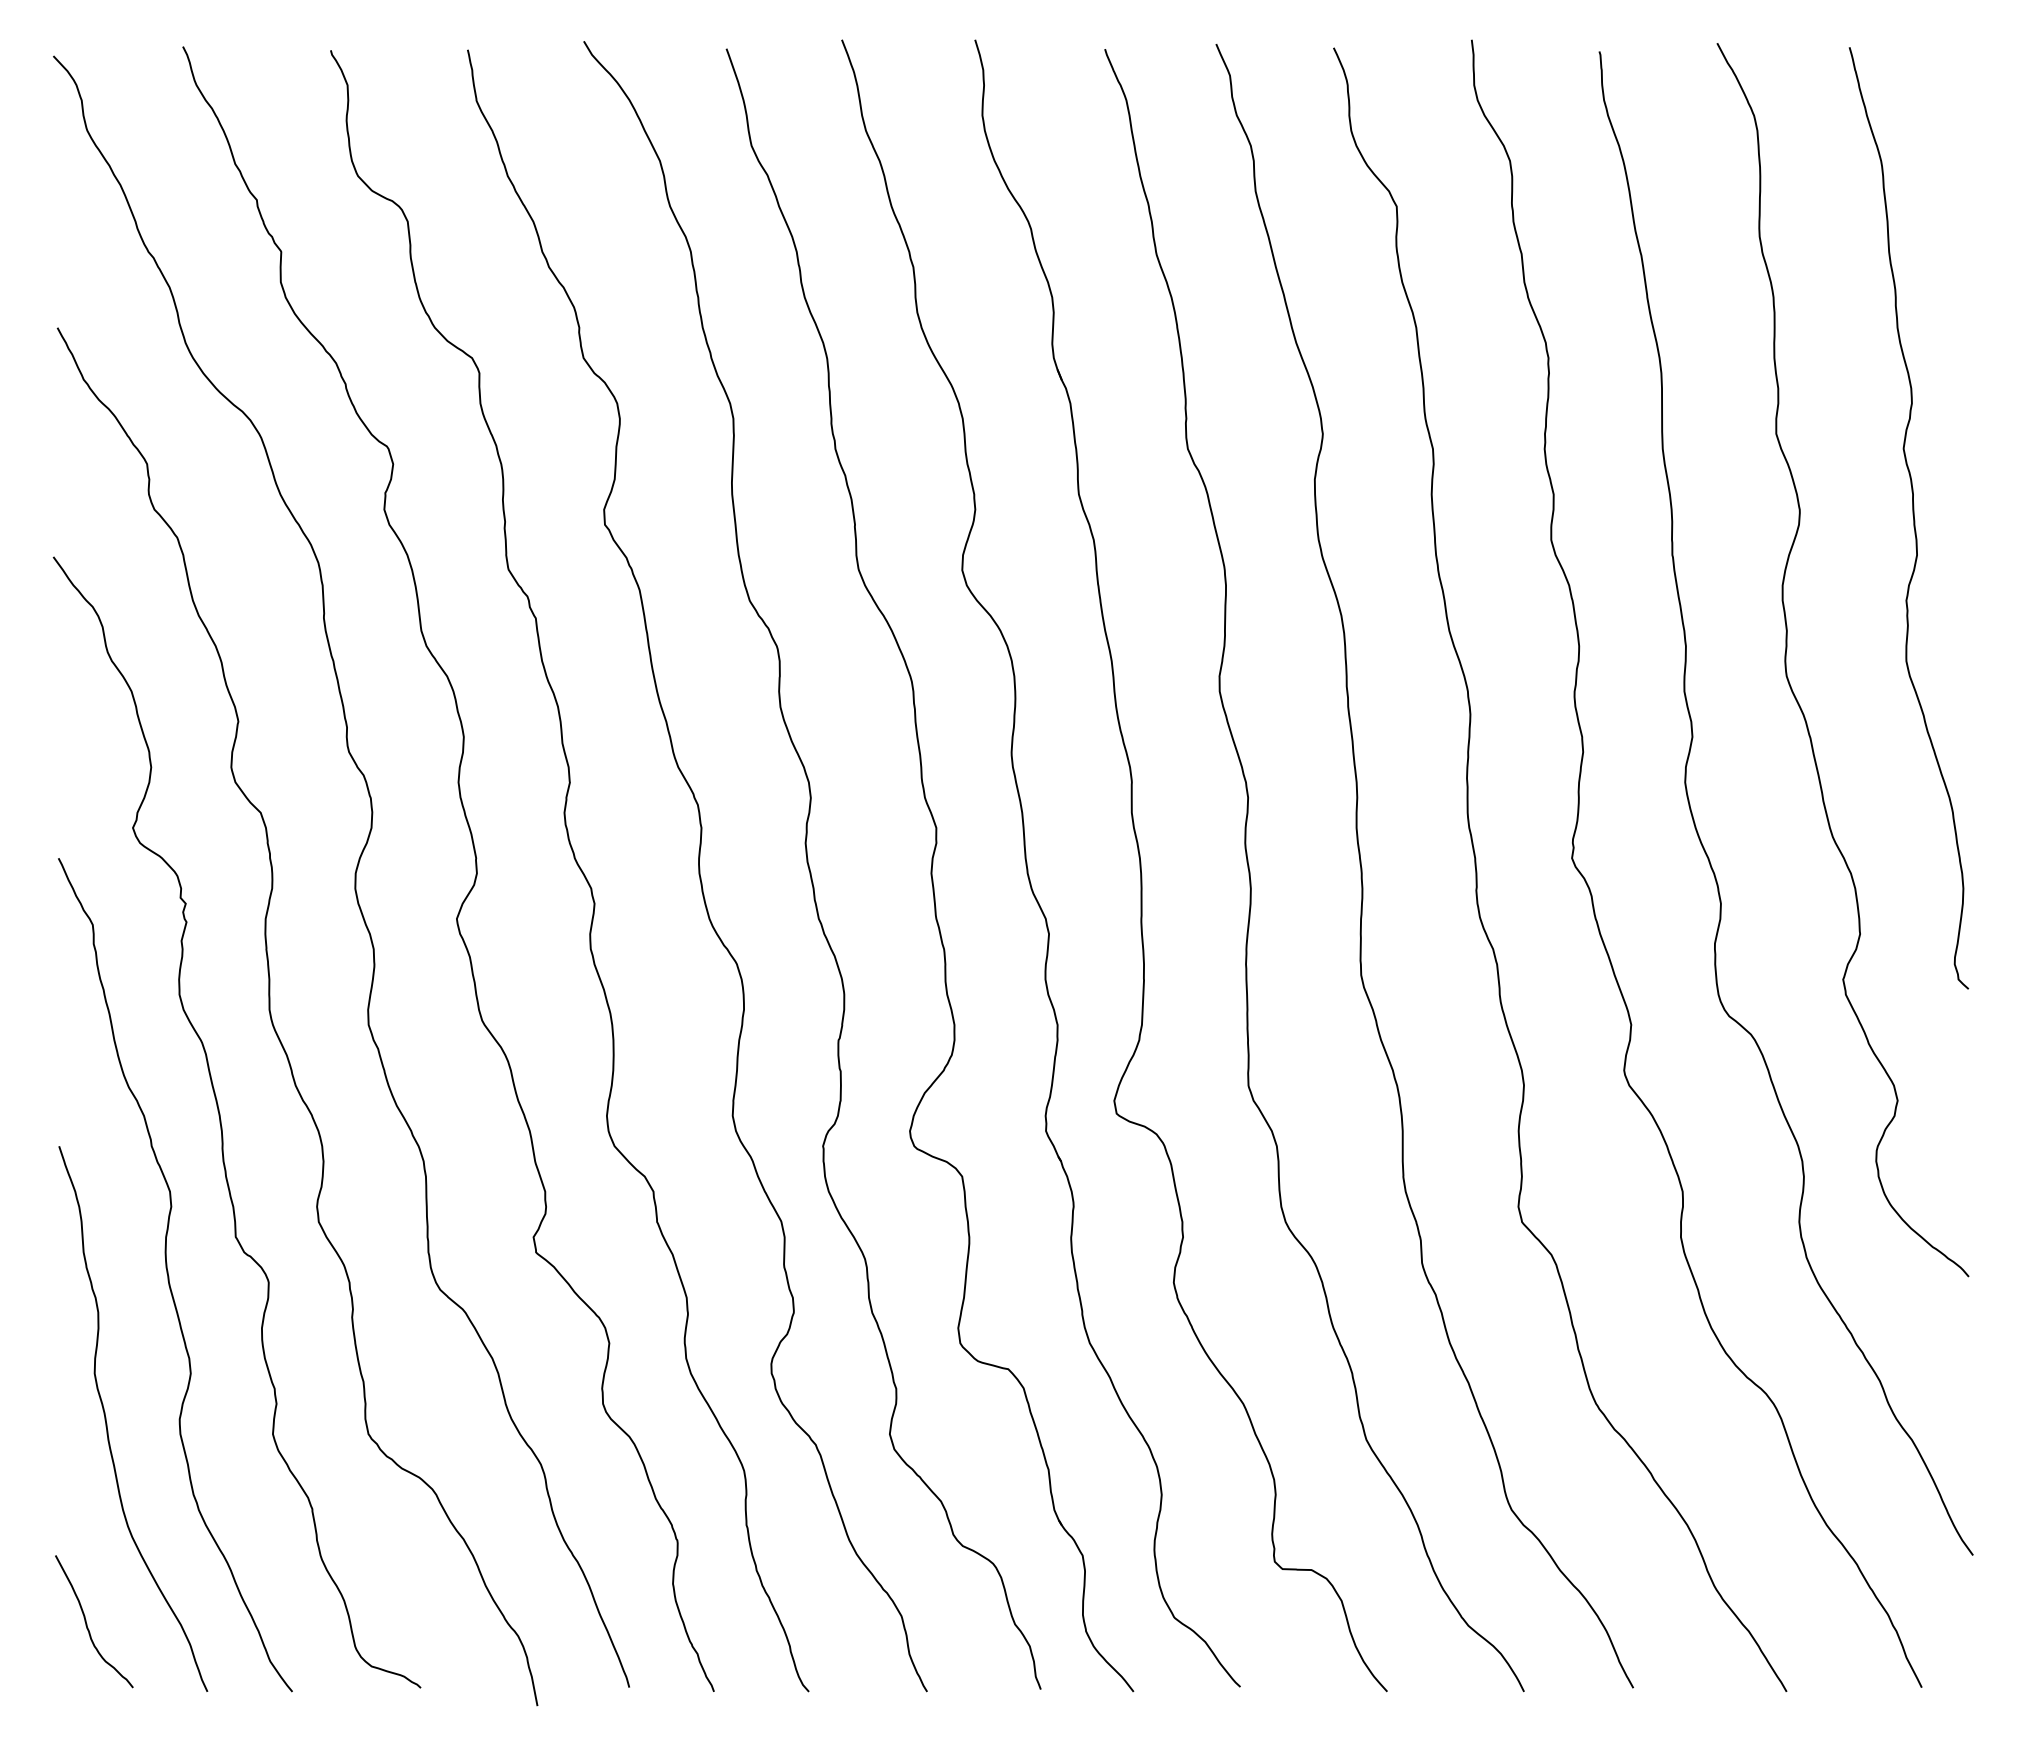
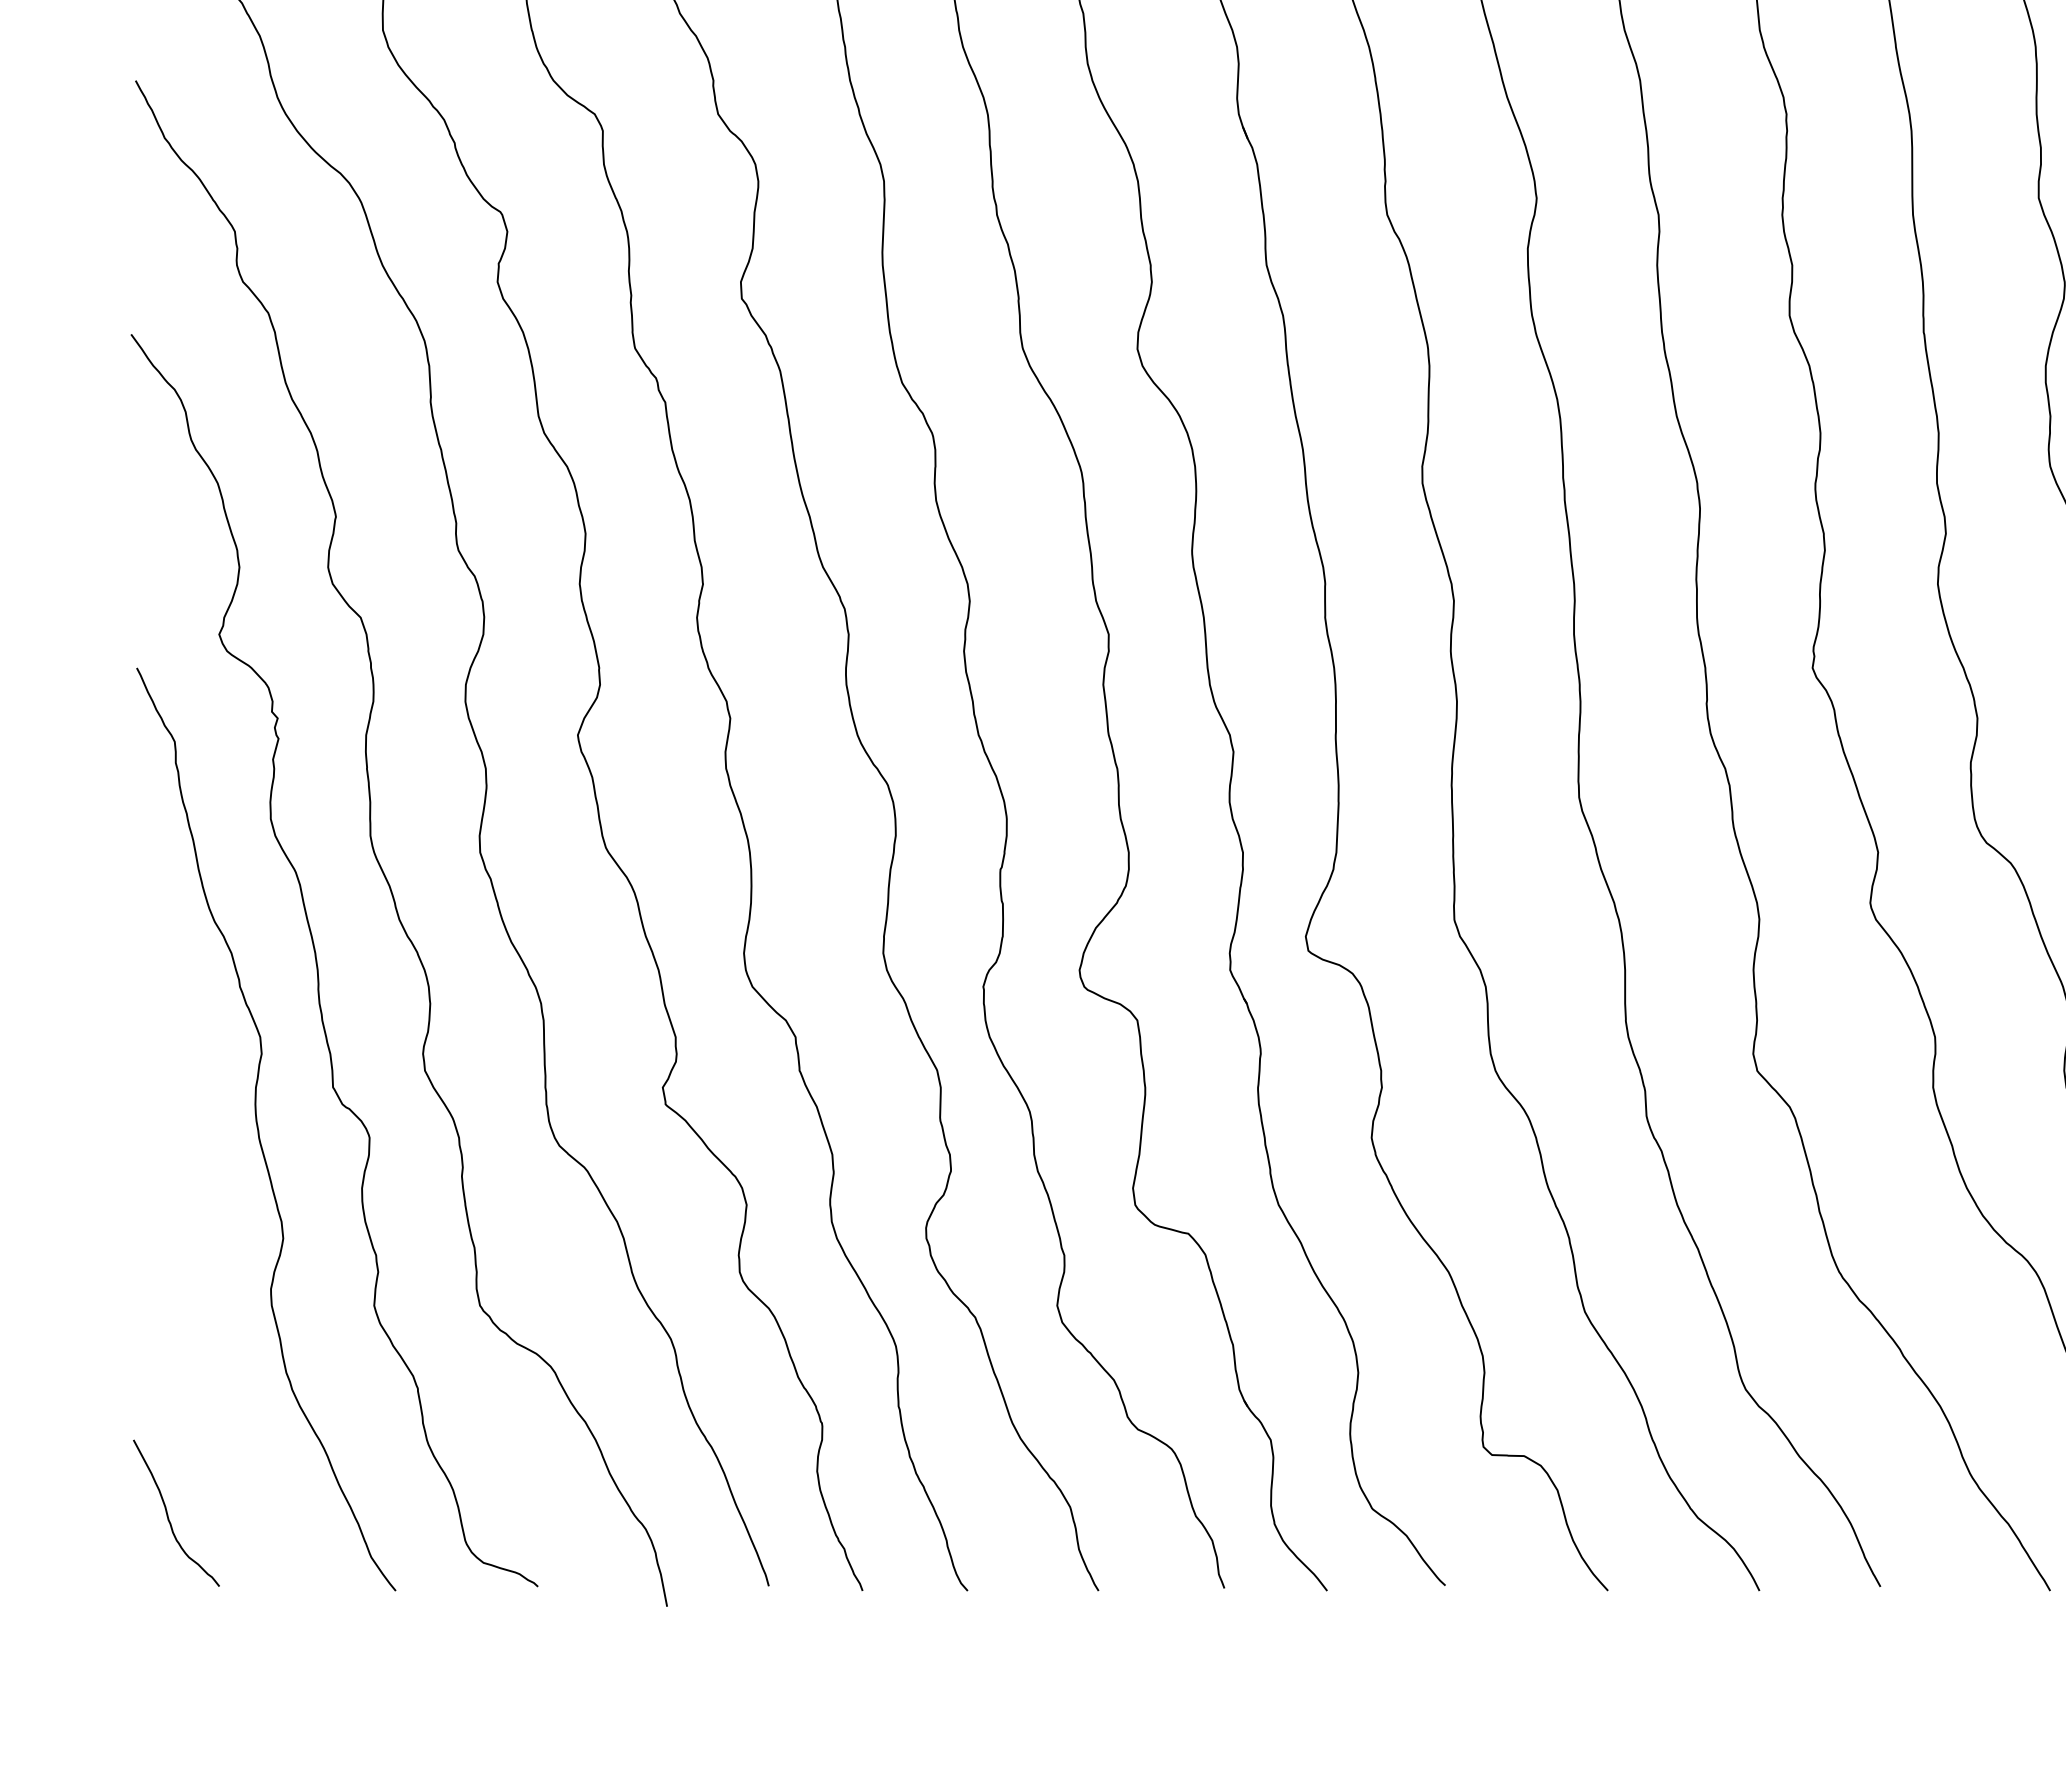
curve: (107, 1423) -> (191, 1293), removed

